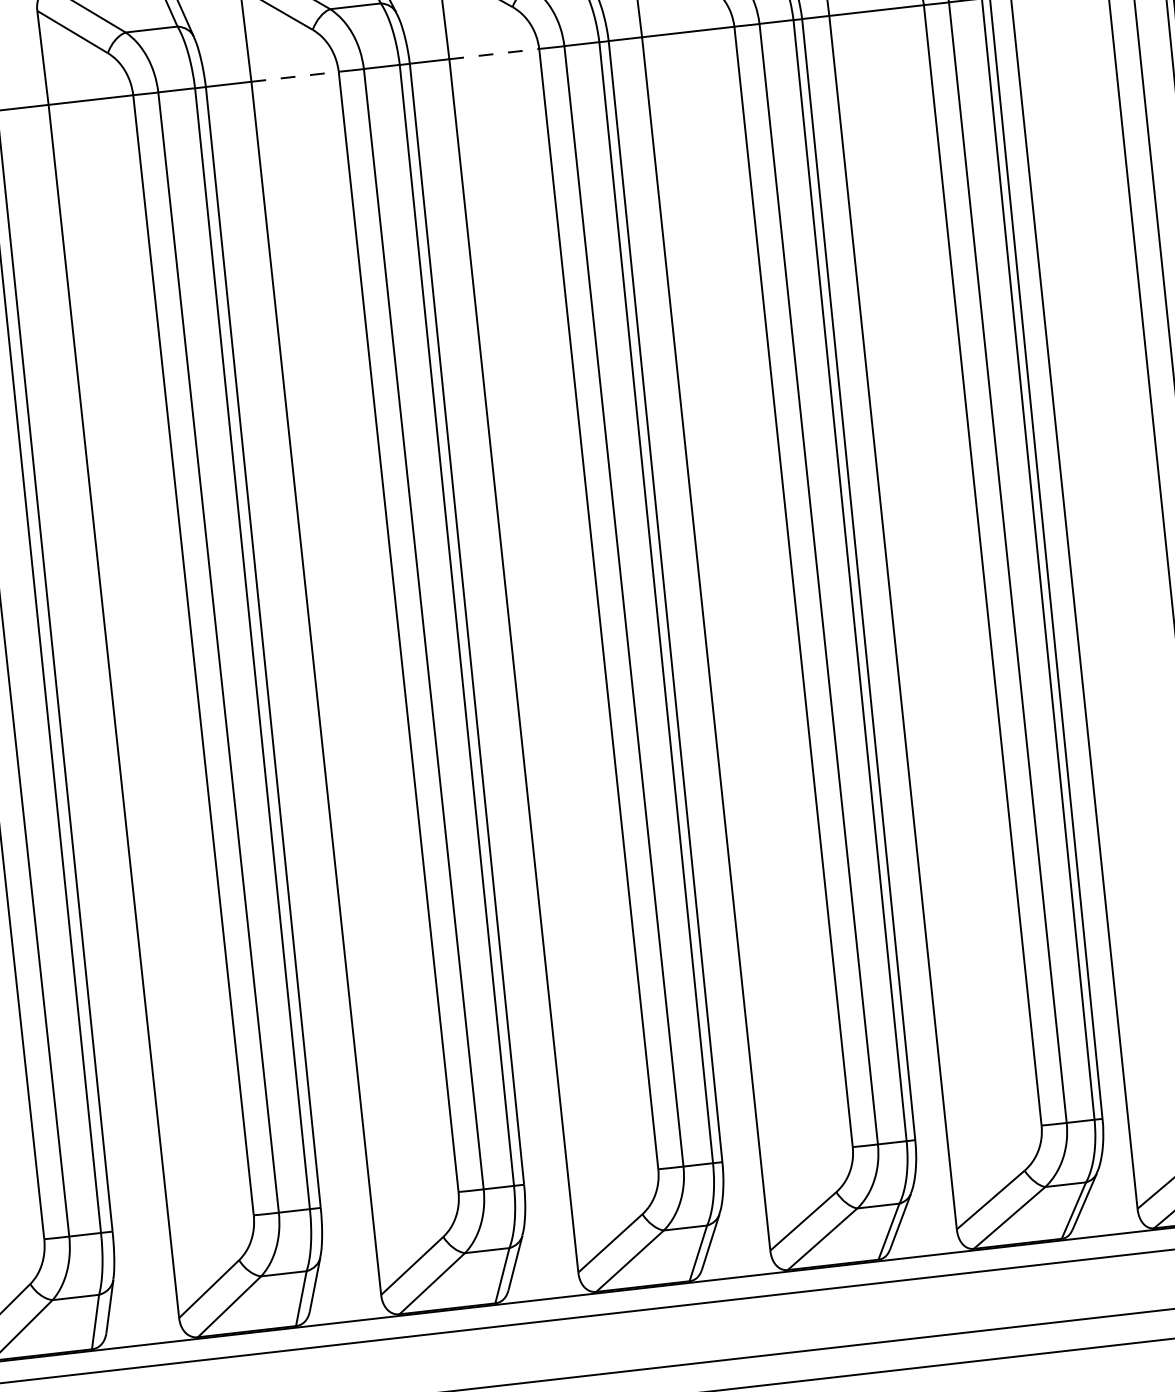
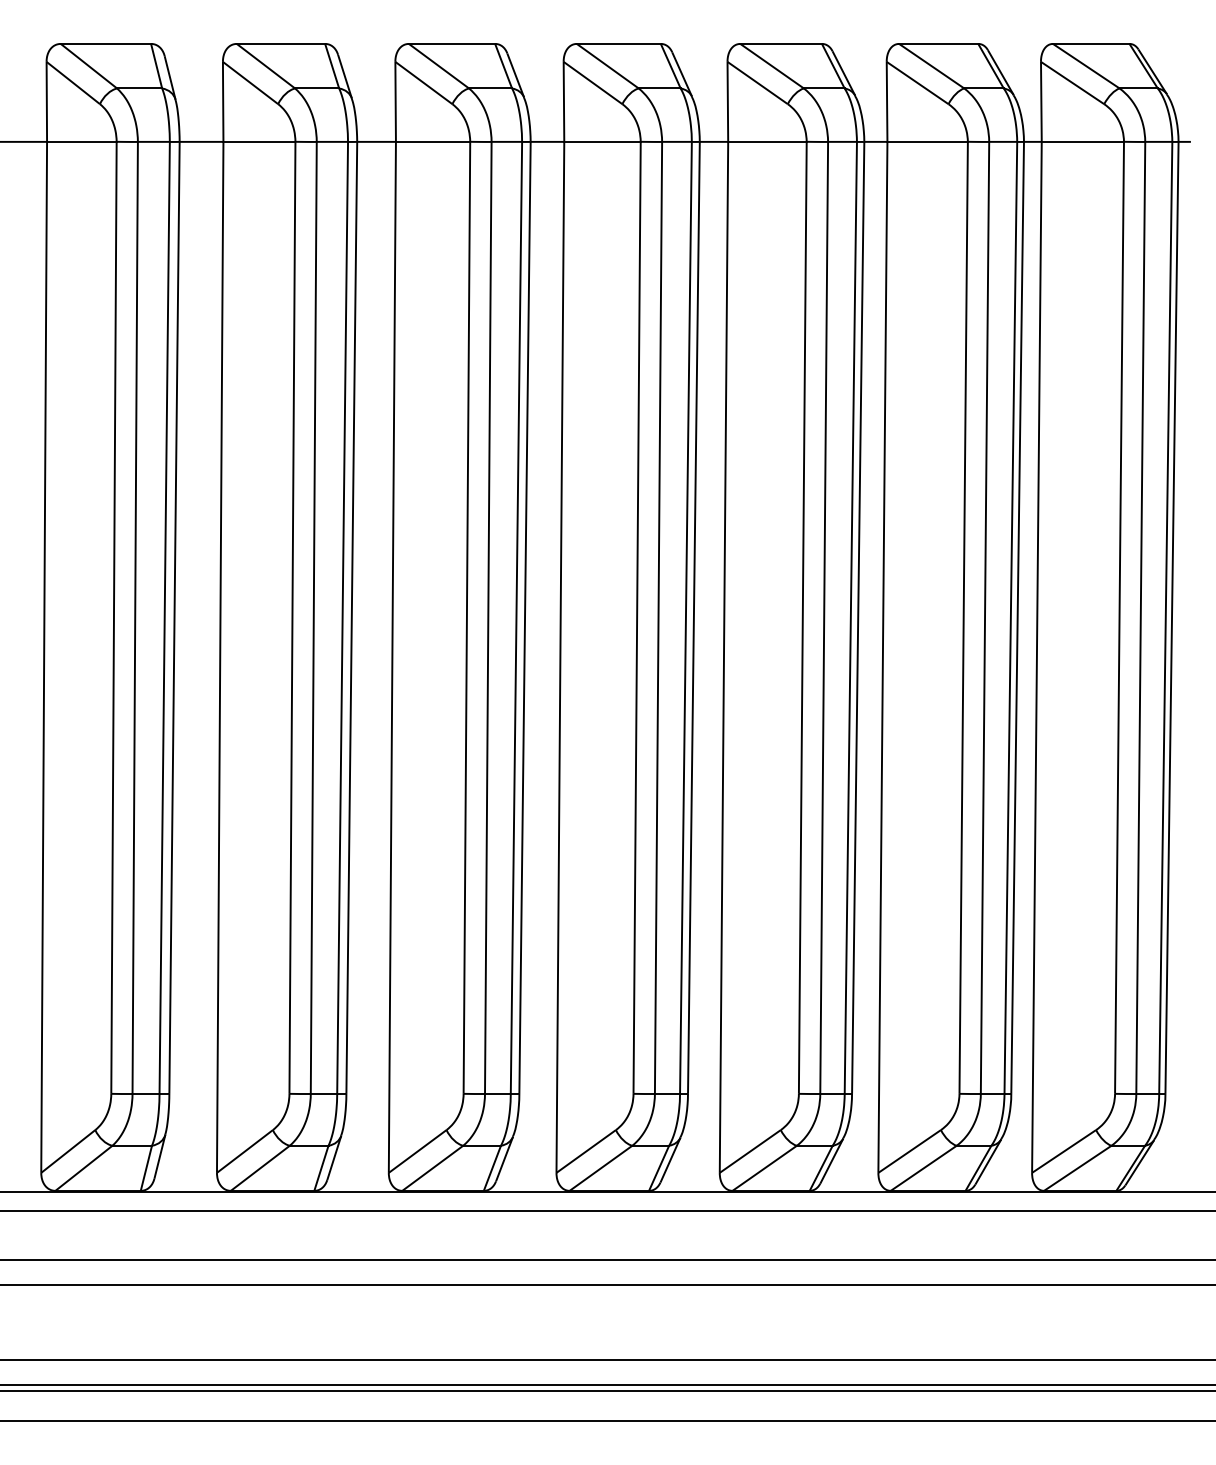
line: (495, 53) -> (603, 141), dashed -> solid
line: (295, 76) -> (433, 141), dashed -> solid

